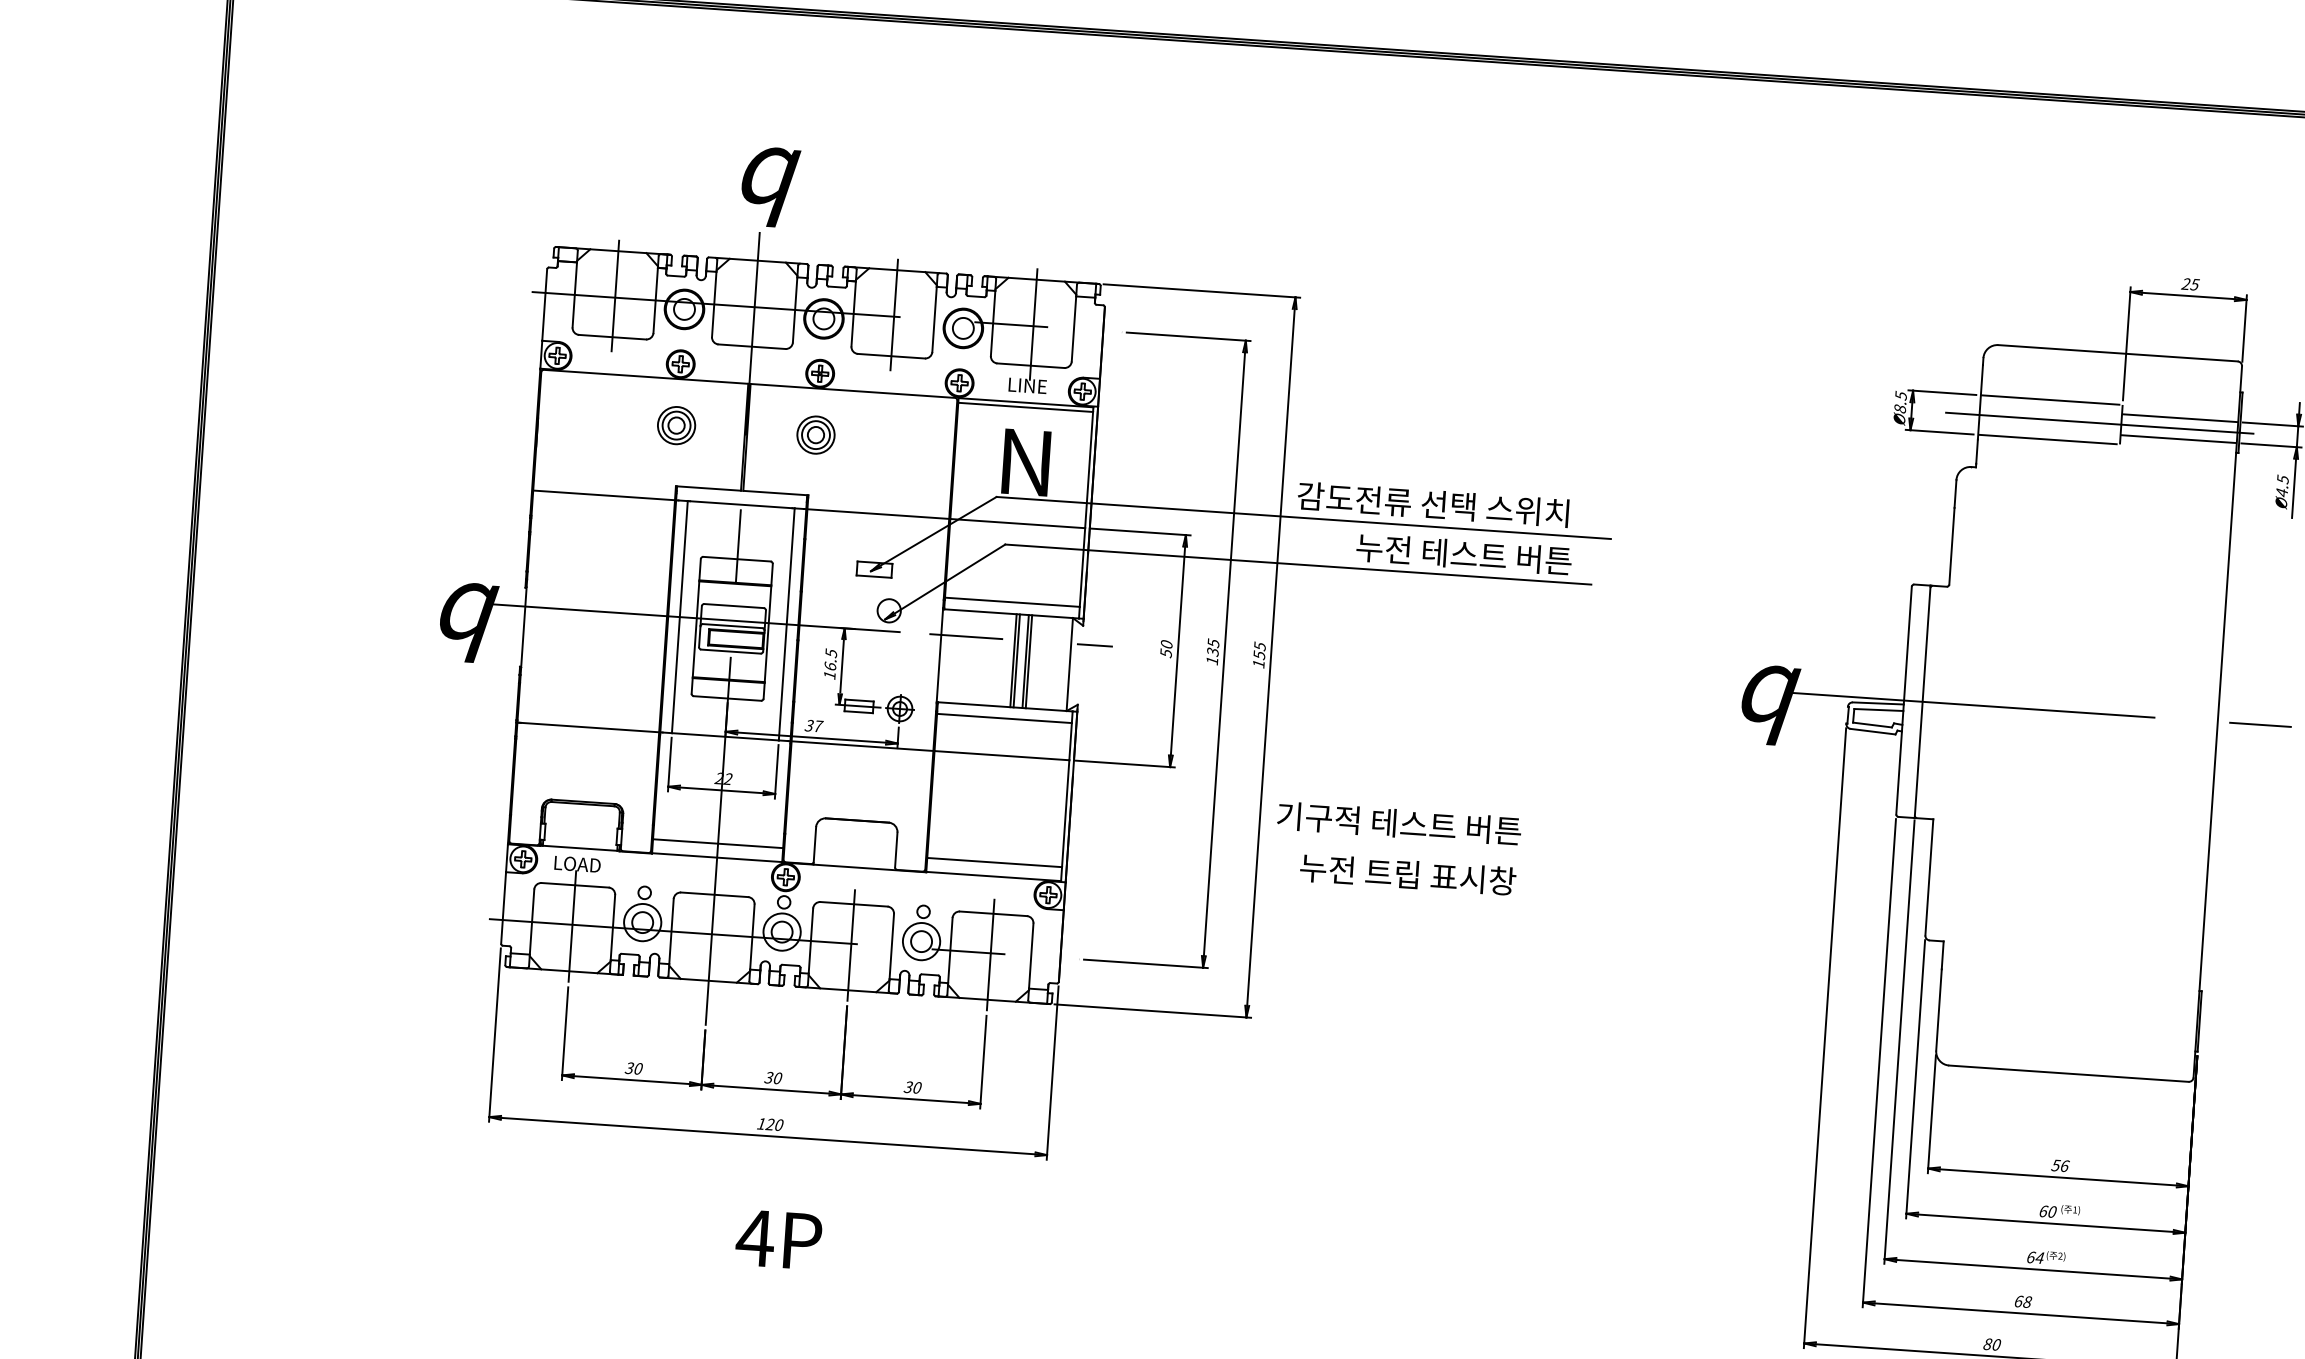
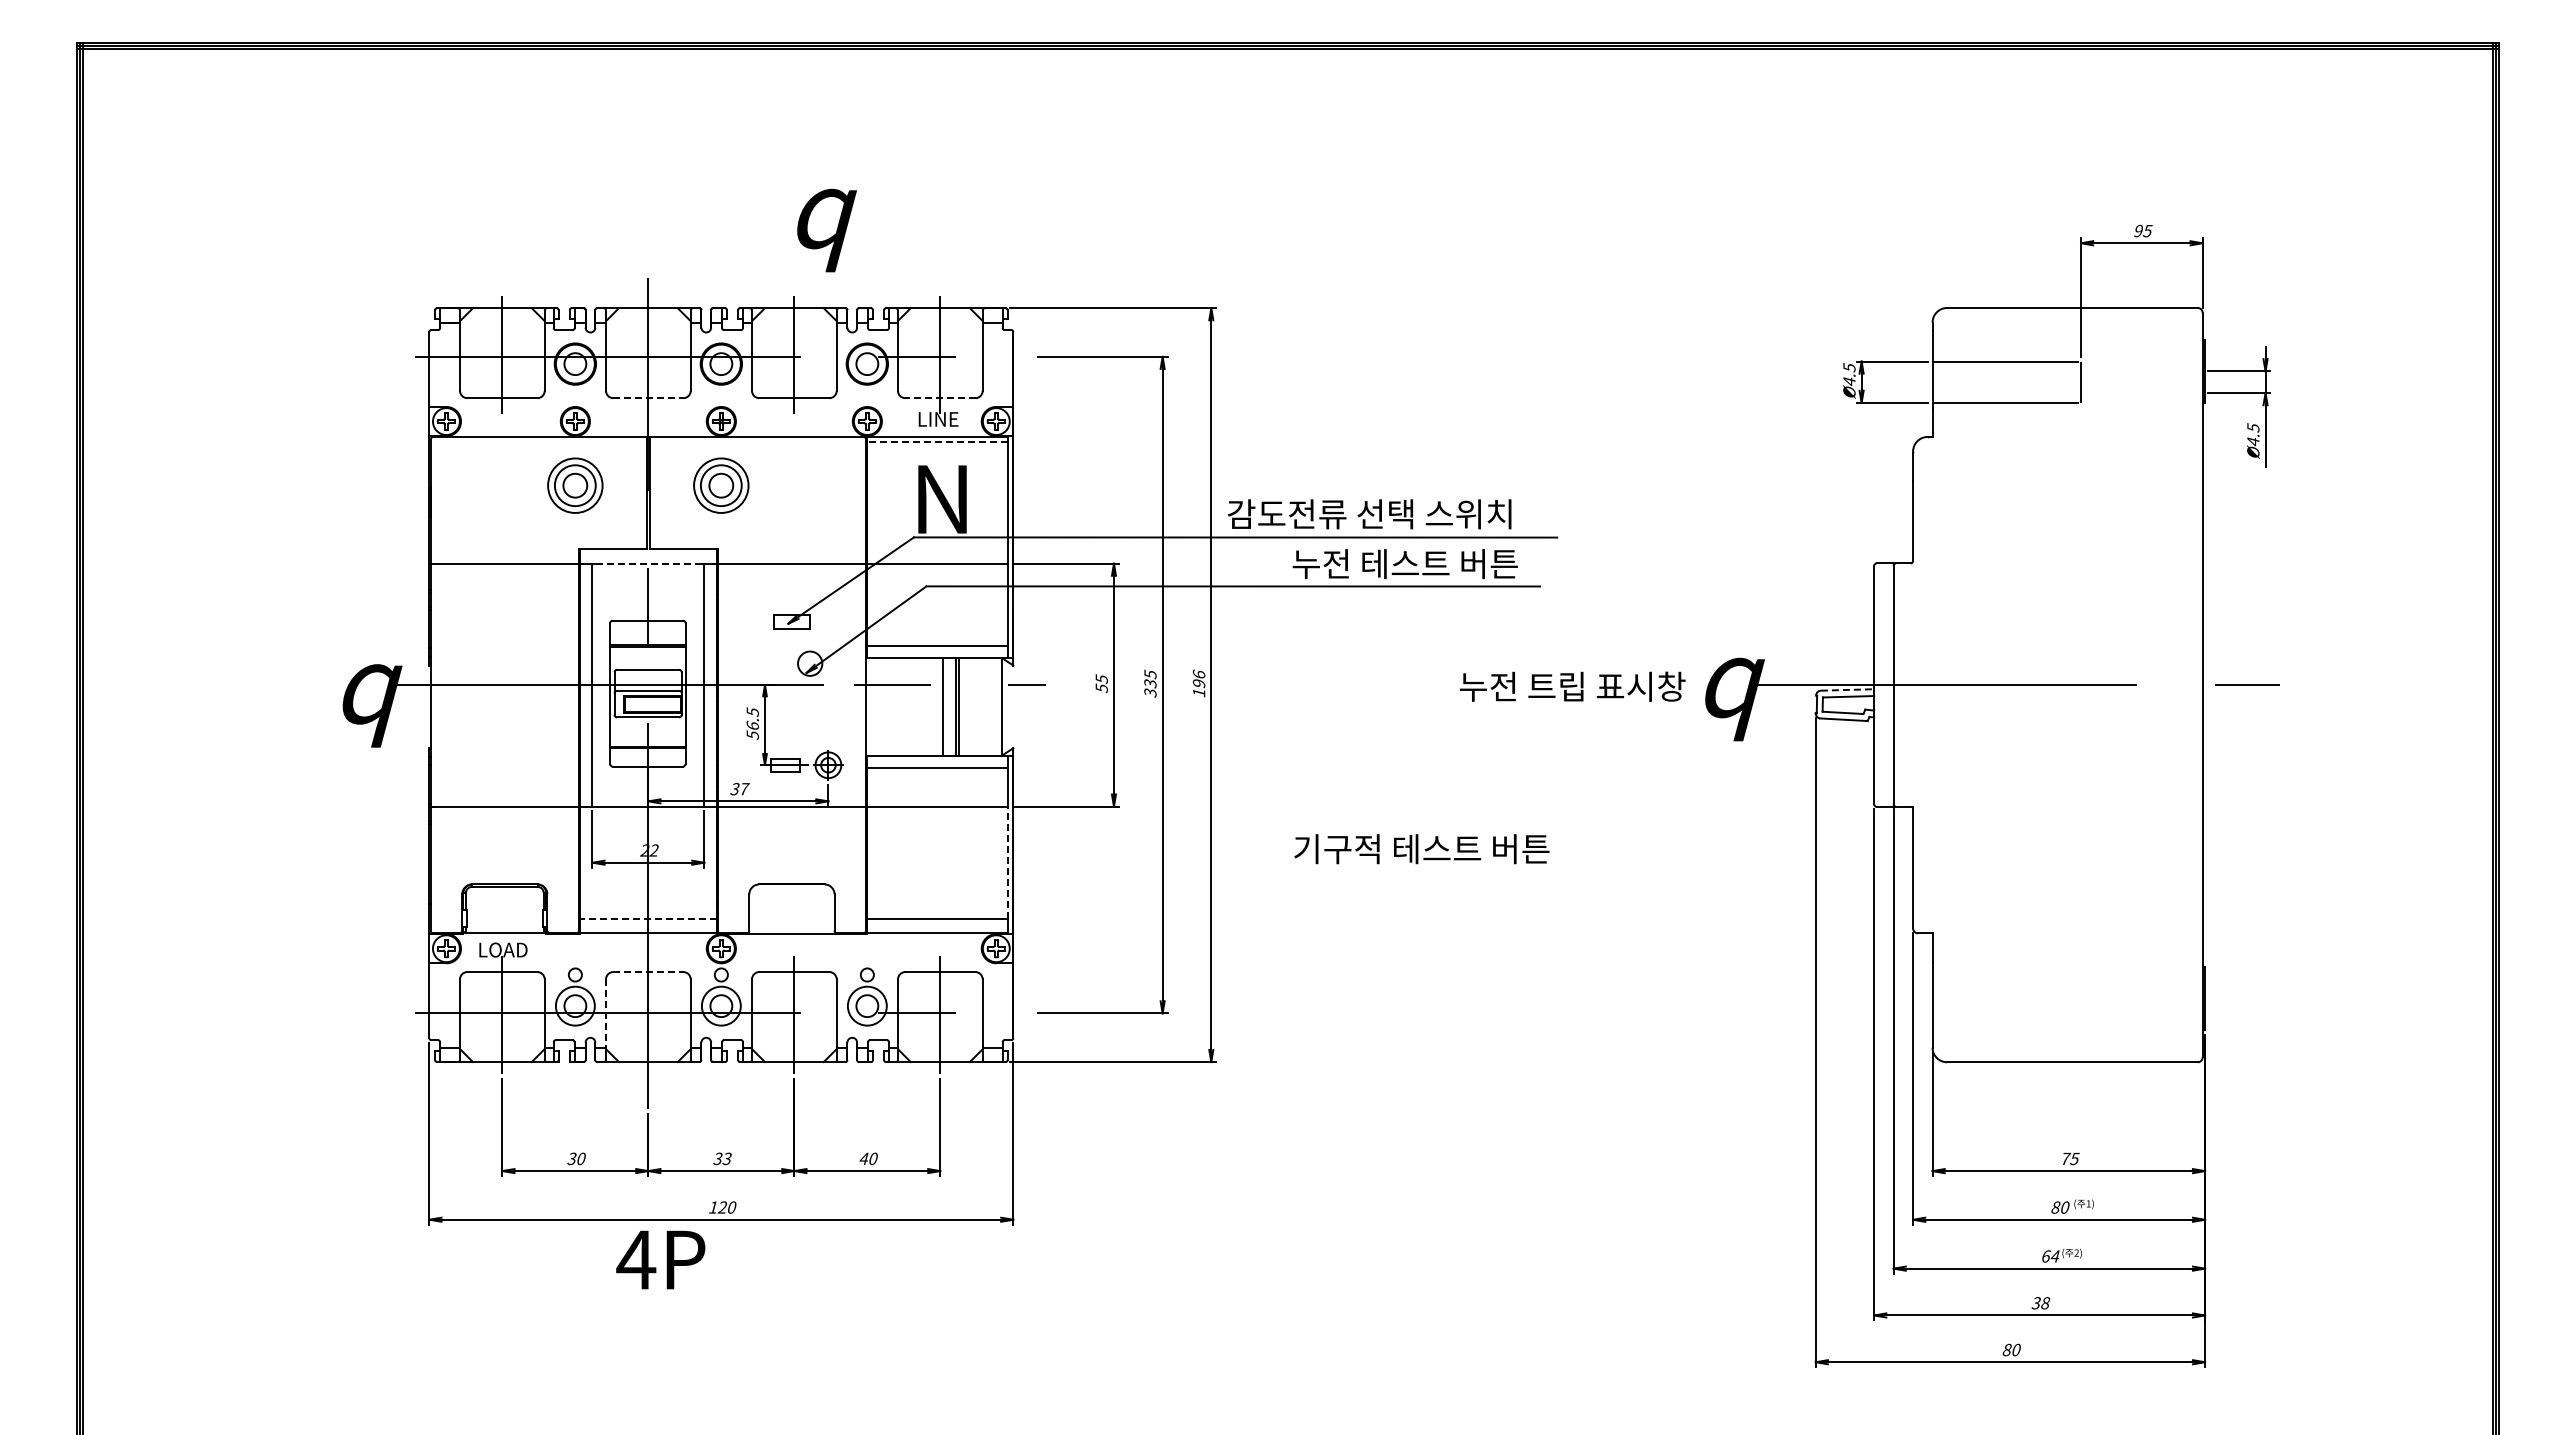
text: (769, 187) -> (826, 230), moved
text: (2185, 284) -> (2137, 231), 25 -> 95
line: (752, 347) -> (648, 398), solid -> dashed
line: (1030, 365) -> (939, 398), solid -> dashed
line: (1025, 407) -> (937, 442), solid -> dashed
text: (1900, 408) -> (1849, 381), Ø8.5 -> Ø4.5
line: (2179, 418) -> (2141, 371), removed
line: (2099, 423) -> (2058, 382), removed
part: (676, 425) -> (575, 485), size x1.4
part: (816, 434) -> (721, 485), size x1.4
line: (2178, 439) -> (2141, 393), removed
line: (741, 504) -> (648, 563), solid -> dashed
text: (1166, 644) -> (1101, 679), 50 -> 55
text: (1259, 650) -> (1198, 678), 155 -> 196
line: (1016, 660) -> (946, 706), removed
text: (1212, 660) -> (1150, 692), 135 -> 335
text: (829, 675) -> (752, 735), 16.5 -> 56.5
line: (1878, 703) -> (1847, 689), solid -> dashed
line: (1065, 813) -> (1008, 862), solid -> dashed
text: (1398, 823) -> (1421, 849), moved
line: (717, 843) -> (647, 918), solid -> dashed
text: (1407, 874) -> (1572, 686), moved
line: (714, 895) -> (648, 972), solid -> dashed
line: (671, 931) -> (606, 1013), solid -> dashed
text: (777, 1077) -> (726, 1158), 30 -> 33
text: (907, 1086) -> (863, 1158), 30 -> 40
text: (2059, 1165) -> (2069, 1158), 56 -> 75
text: (2043, 1211) -> (2055, 1207), 60 -> 80
text: (778, 1239) -> (660, 1259), moved
text: (2018, 1301) -> (2036, 1303), 68 -> 38

